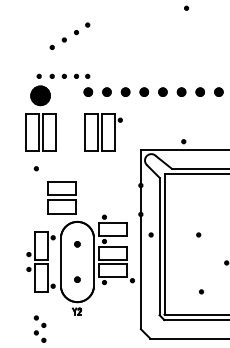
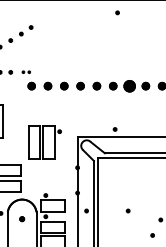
part: (82, 75) -> (26, 71), size x0.6
part: (199, 91) -> (128, 85), size x1.6
part: (103, 132) -> (44, 142), moved

